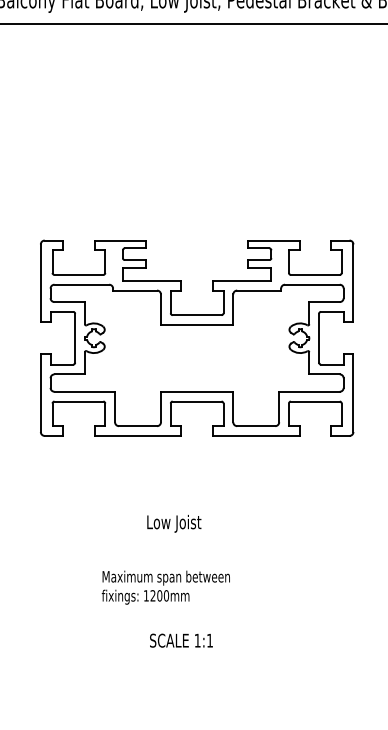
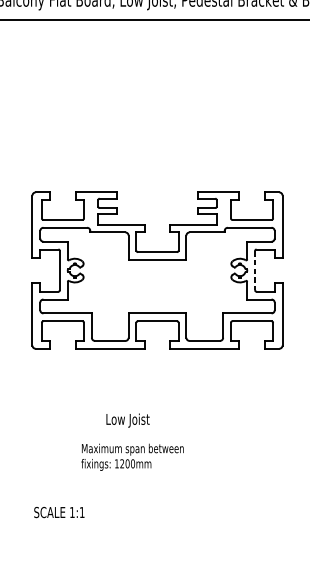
line: (319, 338) -> (255, 270), solid -> dashed
text: (174, 523) -> (128, 420), moved
text: (165, 587) -> (132, 457), moved
text: (181, 640) -> (59, 512), moved

